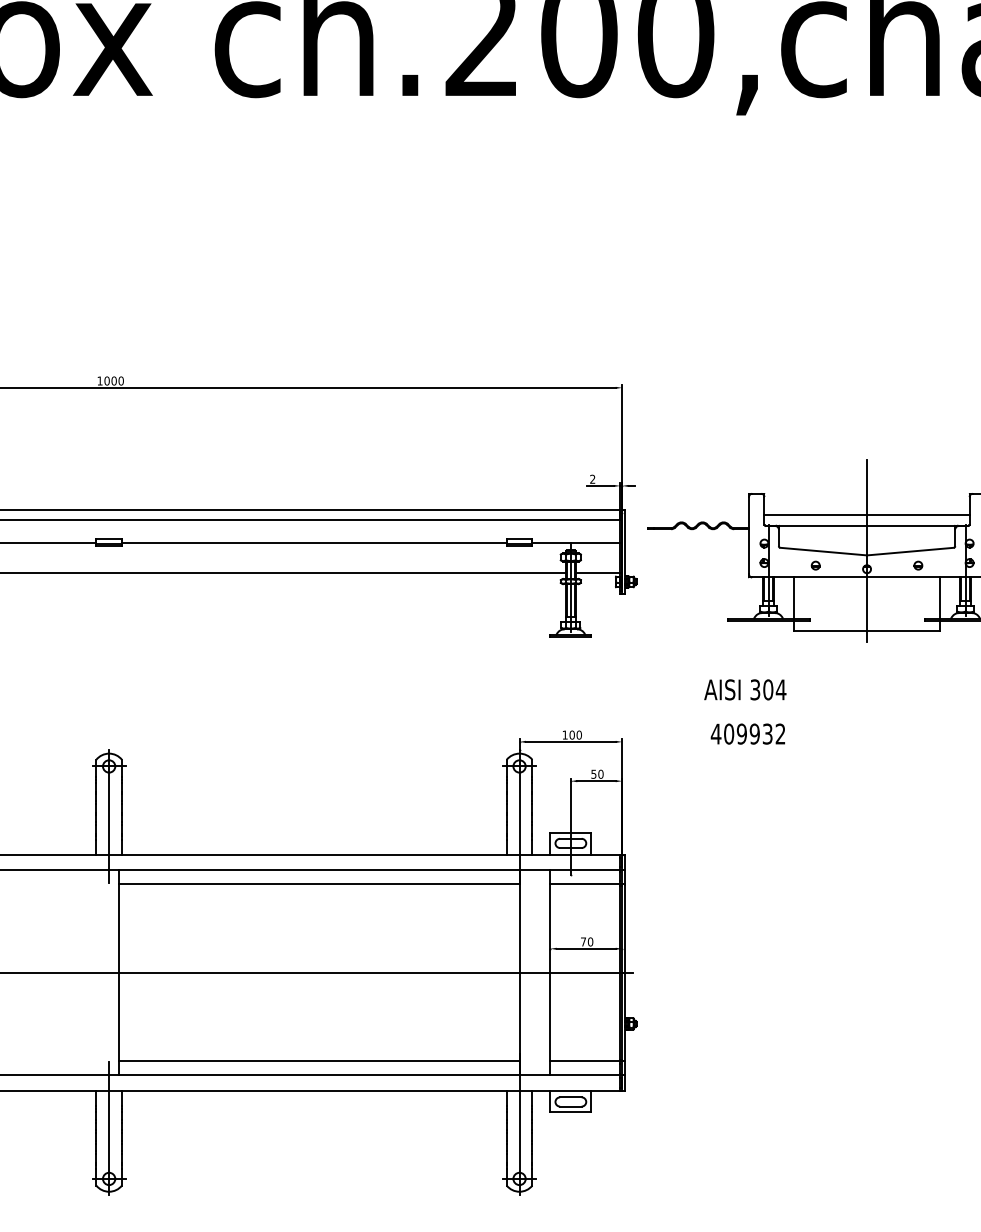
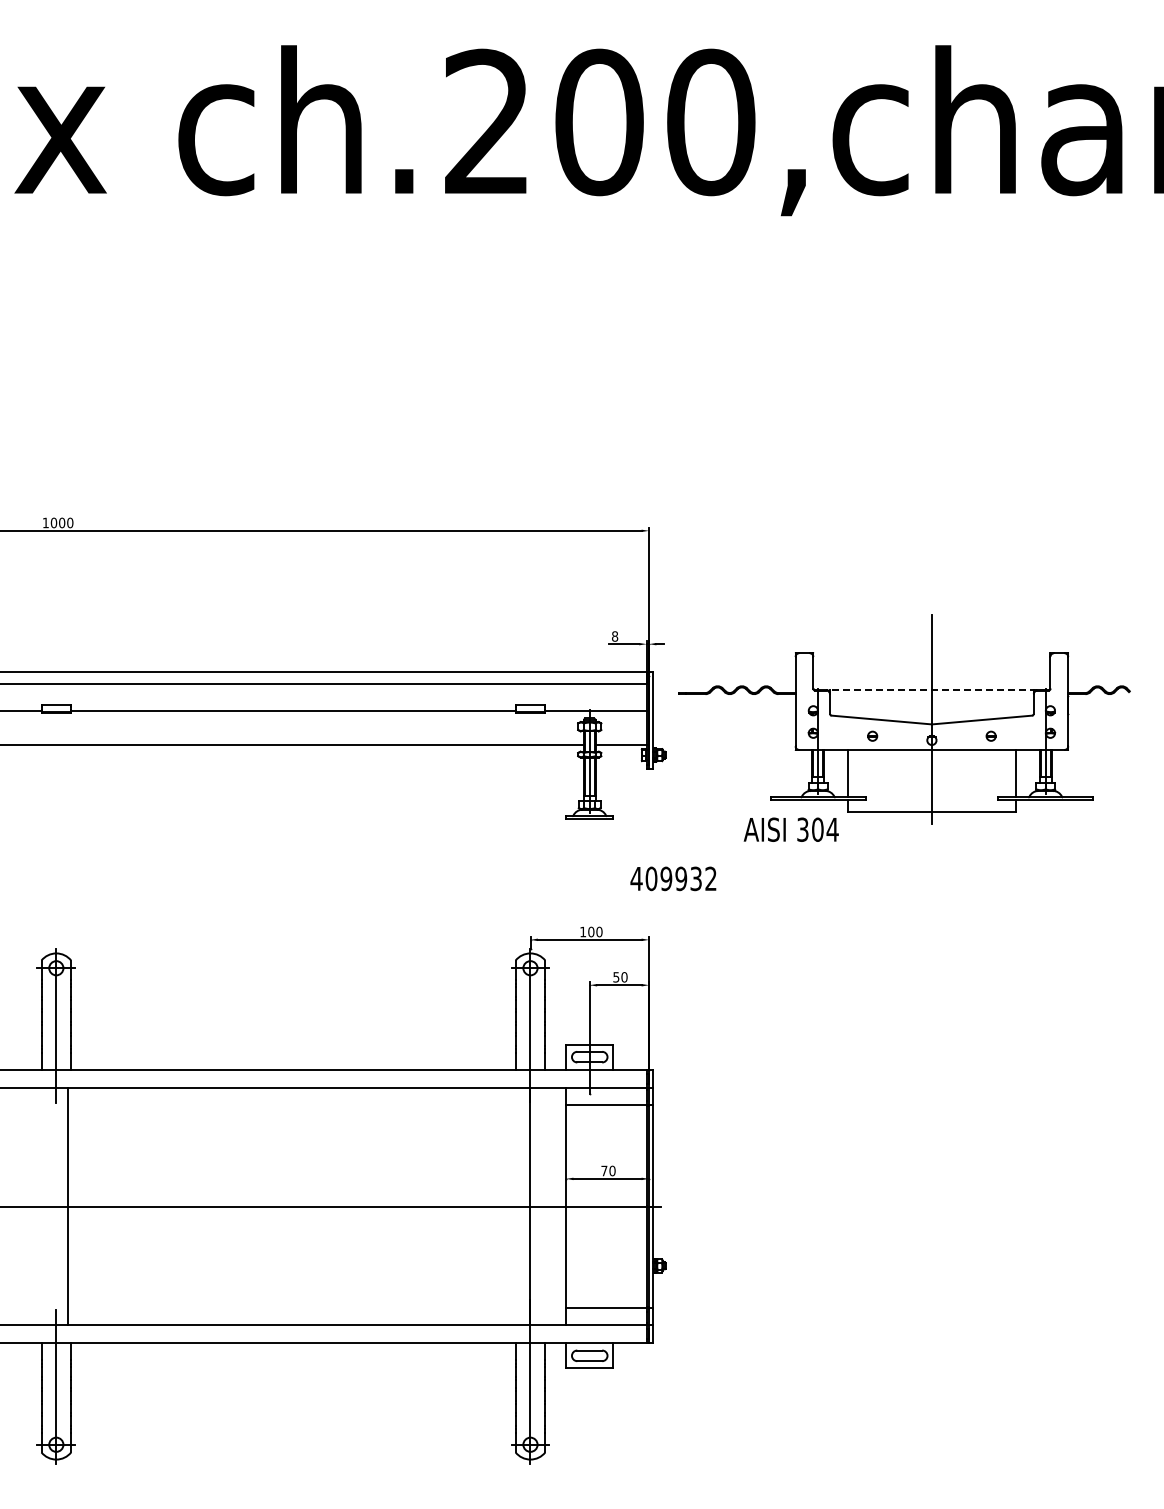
text: (593, 479) -> (615, 636), 2 -> 8
line: (866, 515) -> (931, 678), removed
line: (866, 526) -> (931, 690), solid -> dashed
text: (744, 689) -> (790, 829), moved
text: (748, 733) -> (673, 878), moved
line: (319, 884) -> (299, 1104), removed
line: (319, 1060) -> (299, 1308), removed

